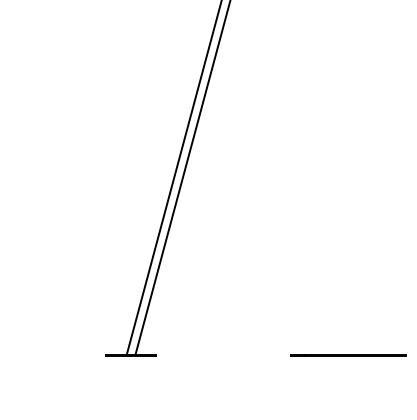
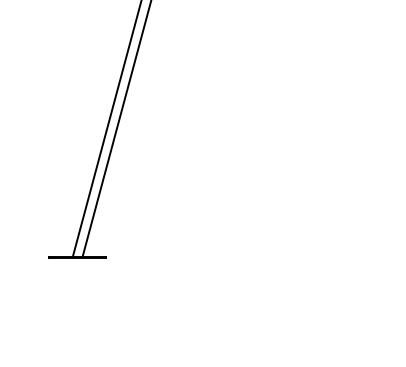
line: (348, 355) -> (322, 257), removed

